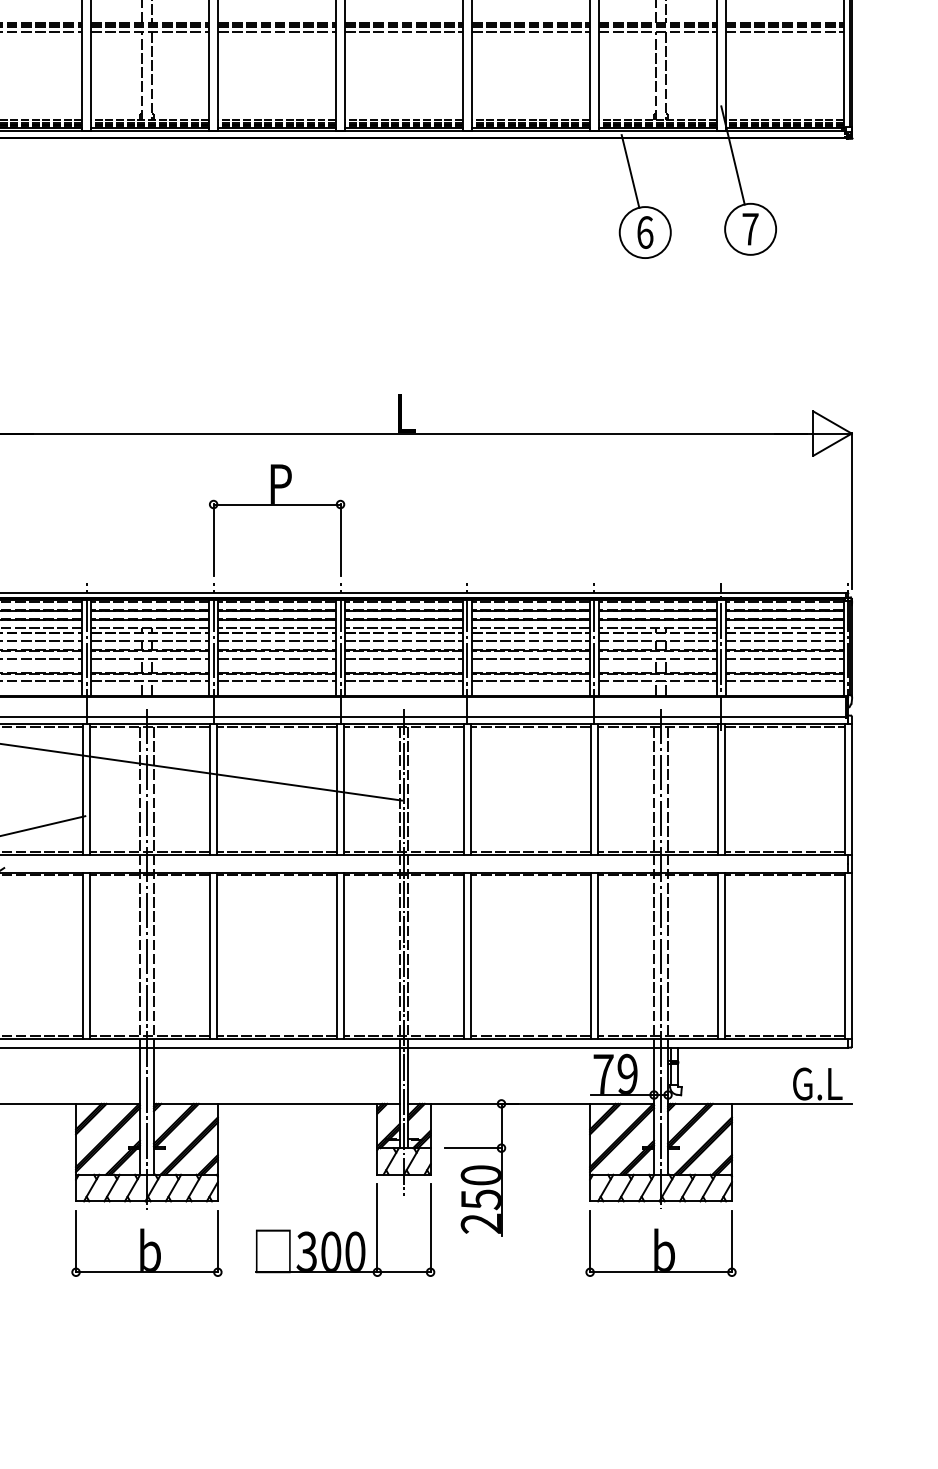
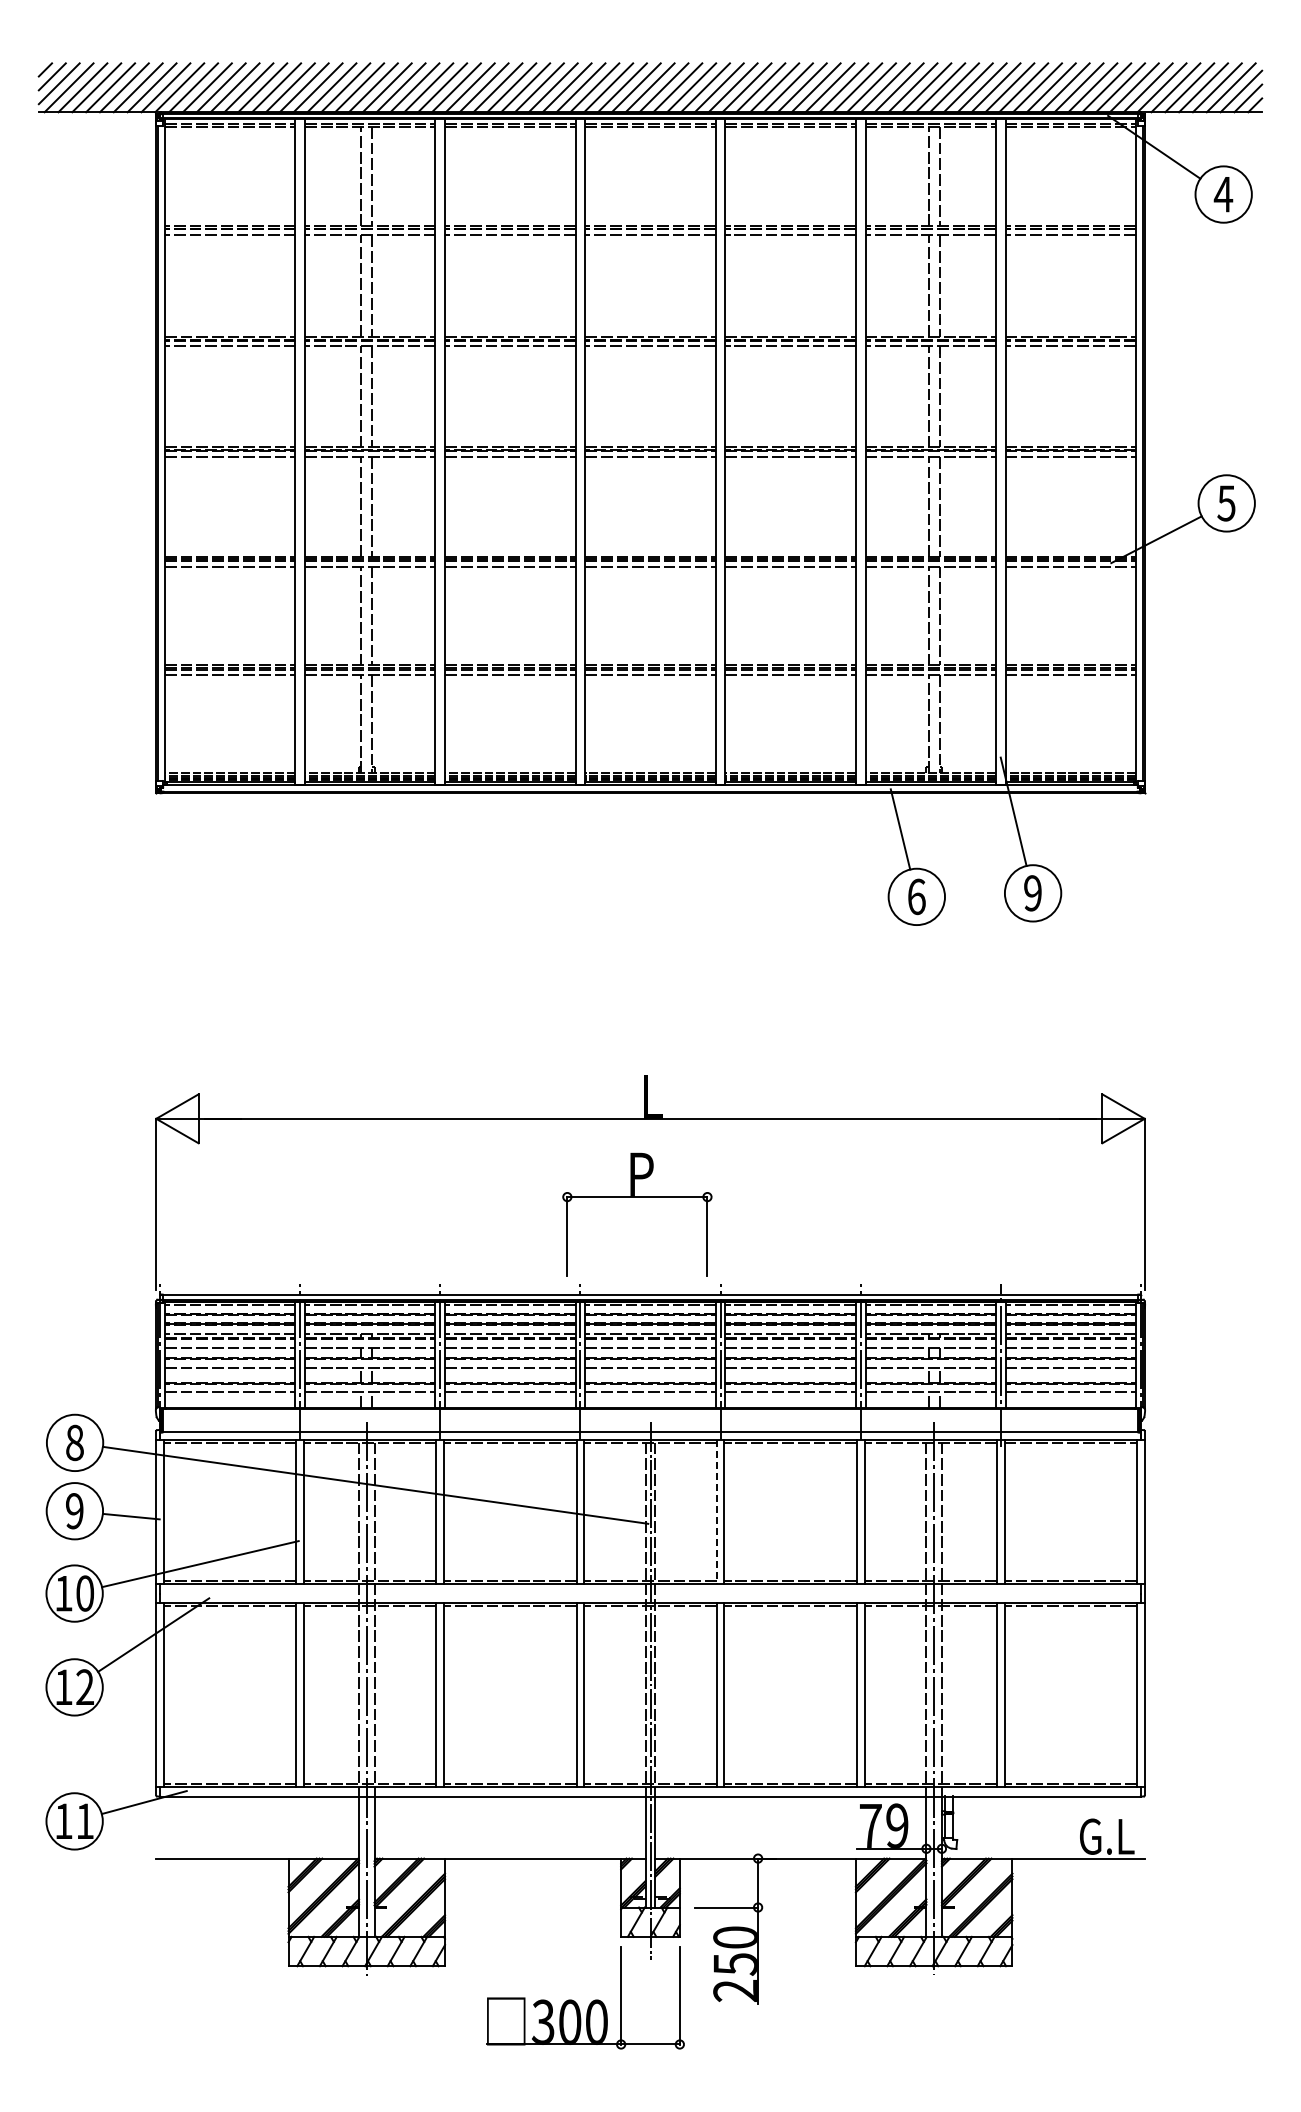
text: (750, 229) -> (1032, 893), 7 -> 9
part: (277, 504) -> (637, 1197), moved
line: (463, 790) -> (716, 1512), solid -> dashed
part: (146, 1243) -> (366, 2012), removed
part: (660, 1243) -> (933, 2012), removed

